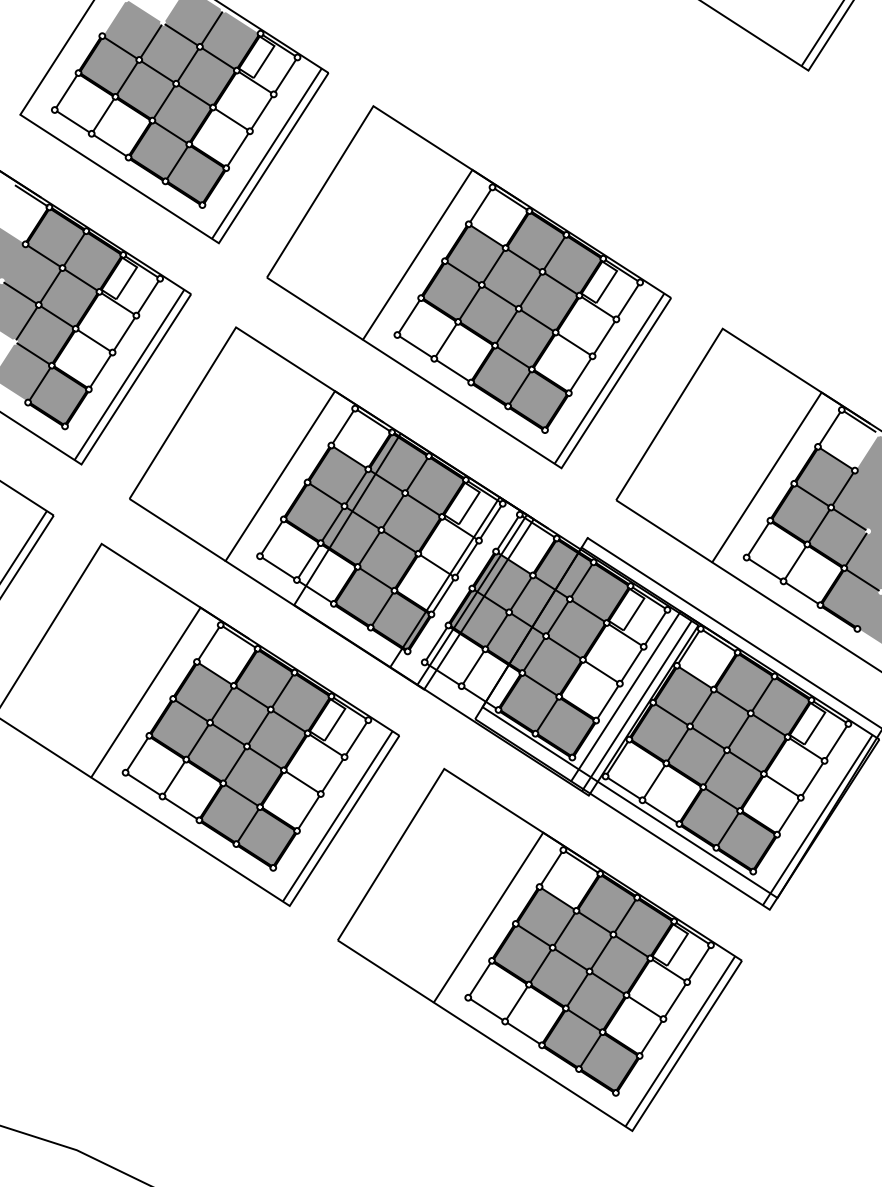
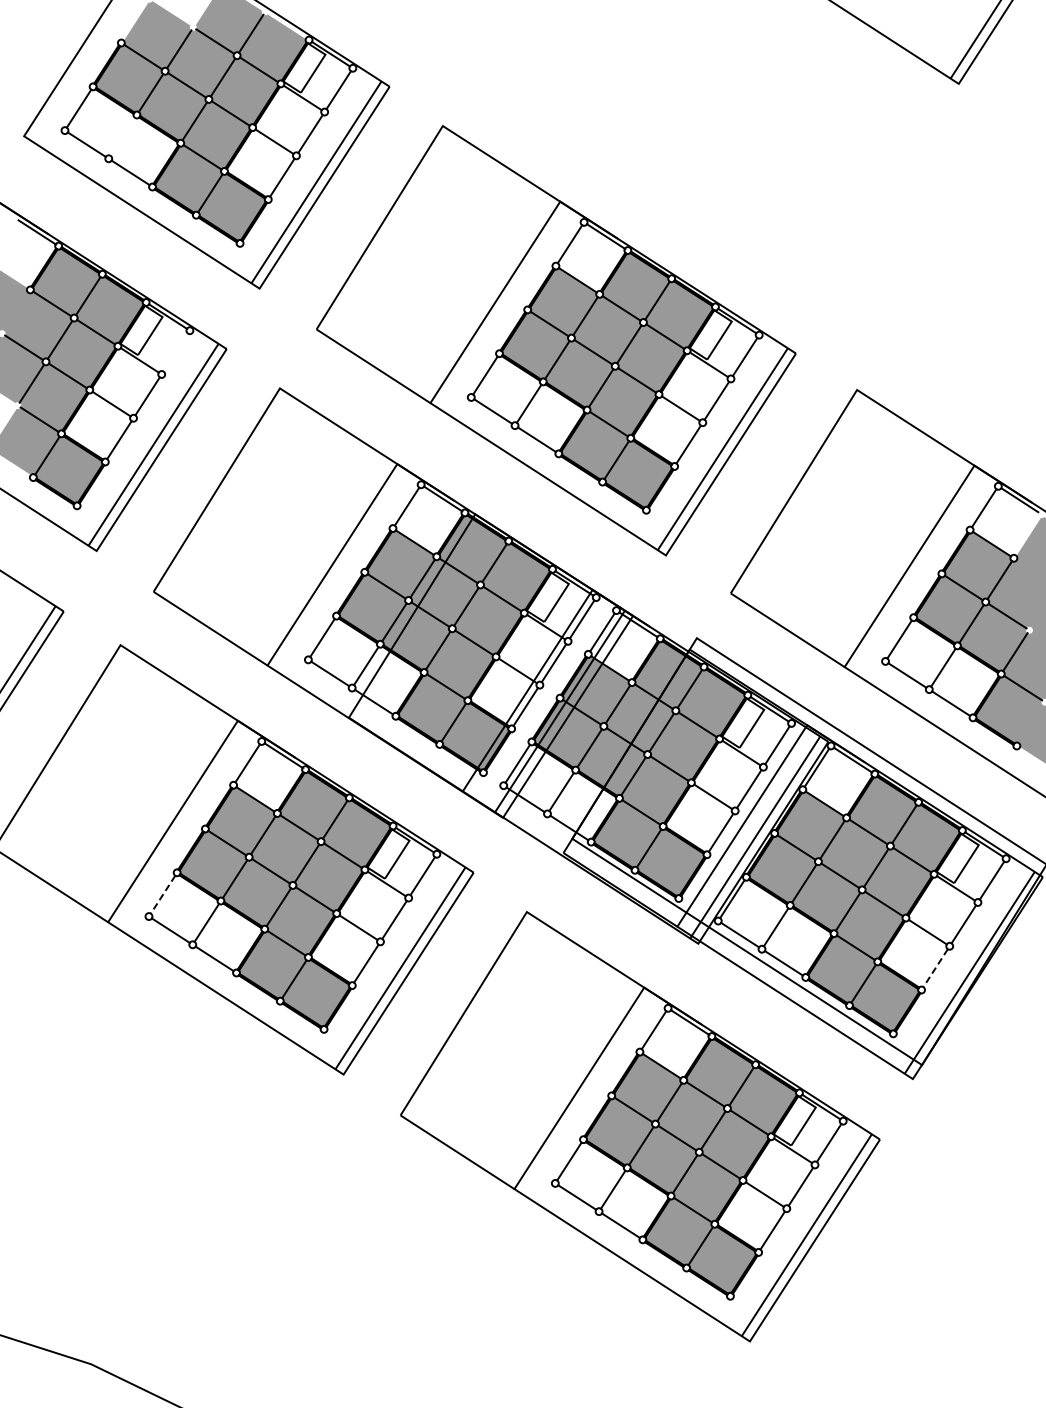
line: (103, 114) -> (122, 136), removed
line: (147, 297) -> (175, 352), removed
line: (137, 754) -> (163, 894), solid -> dashed
line: (788, 816) -> (935, 968), solid -> dashed

